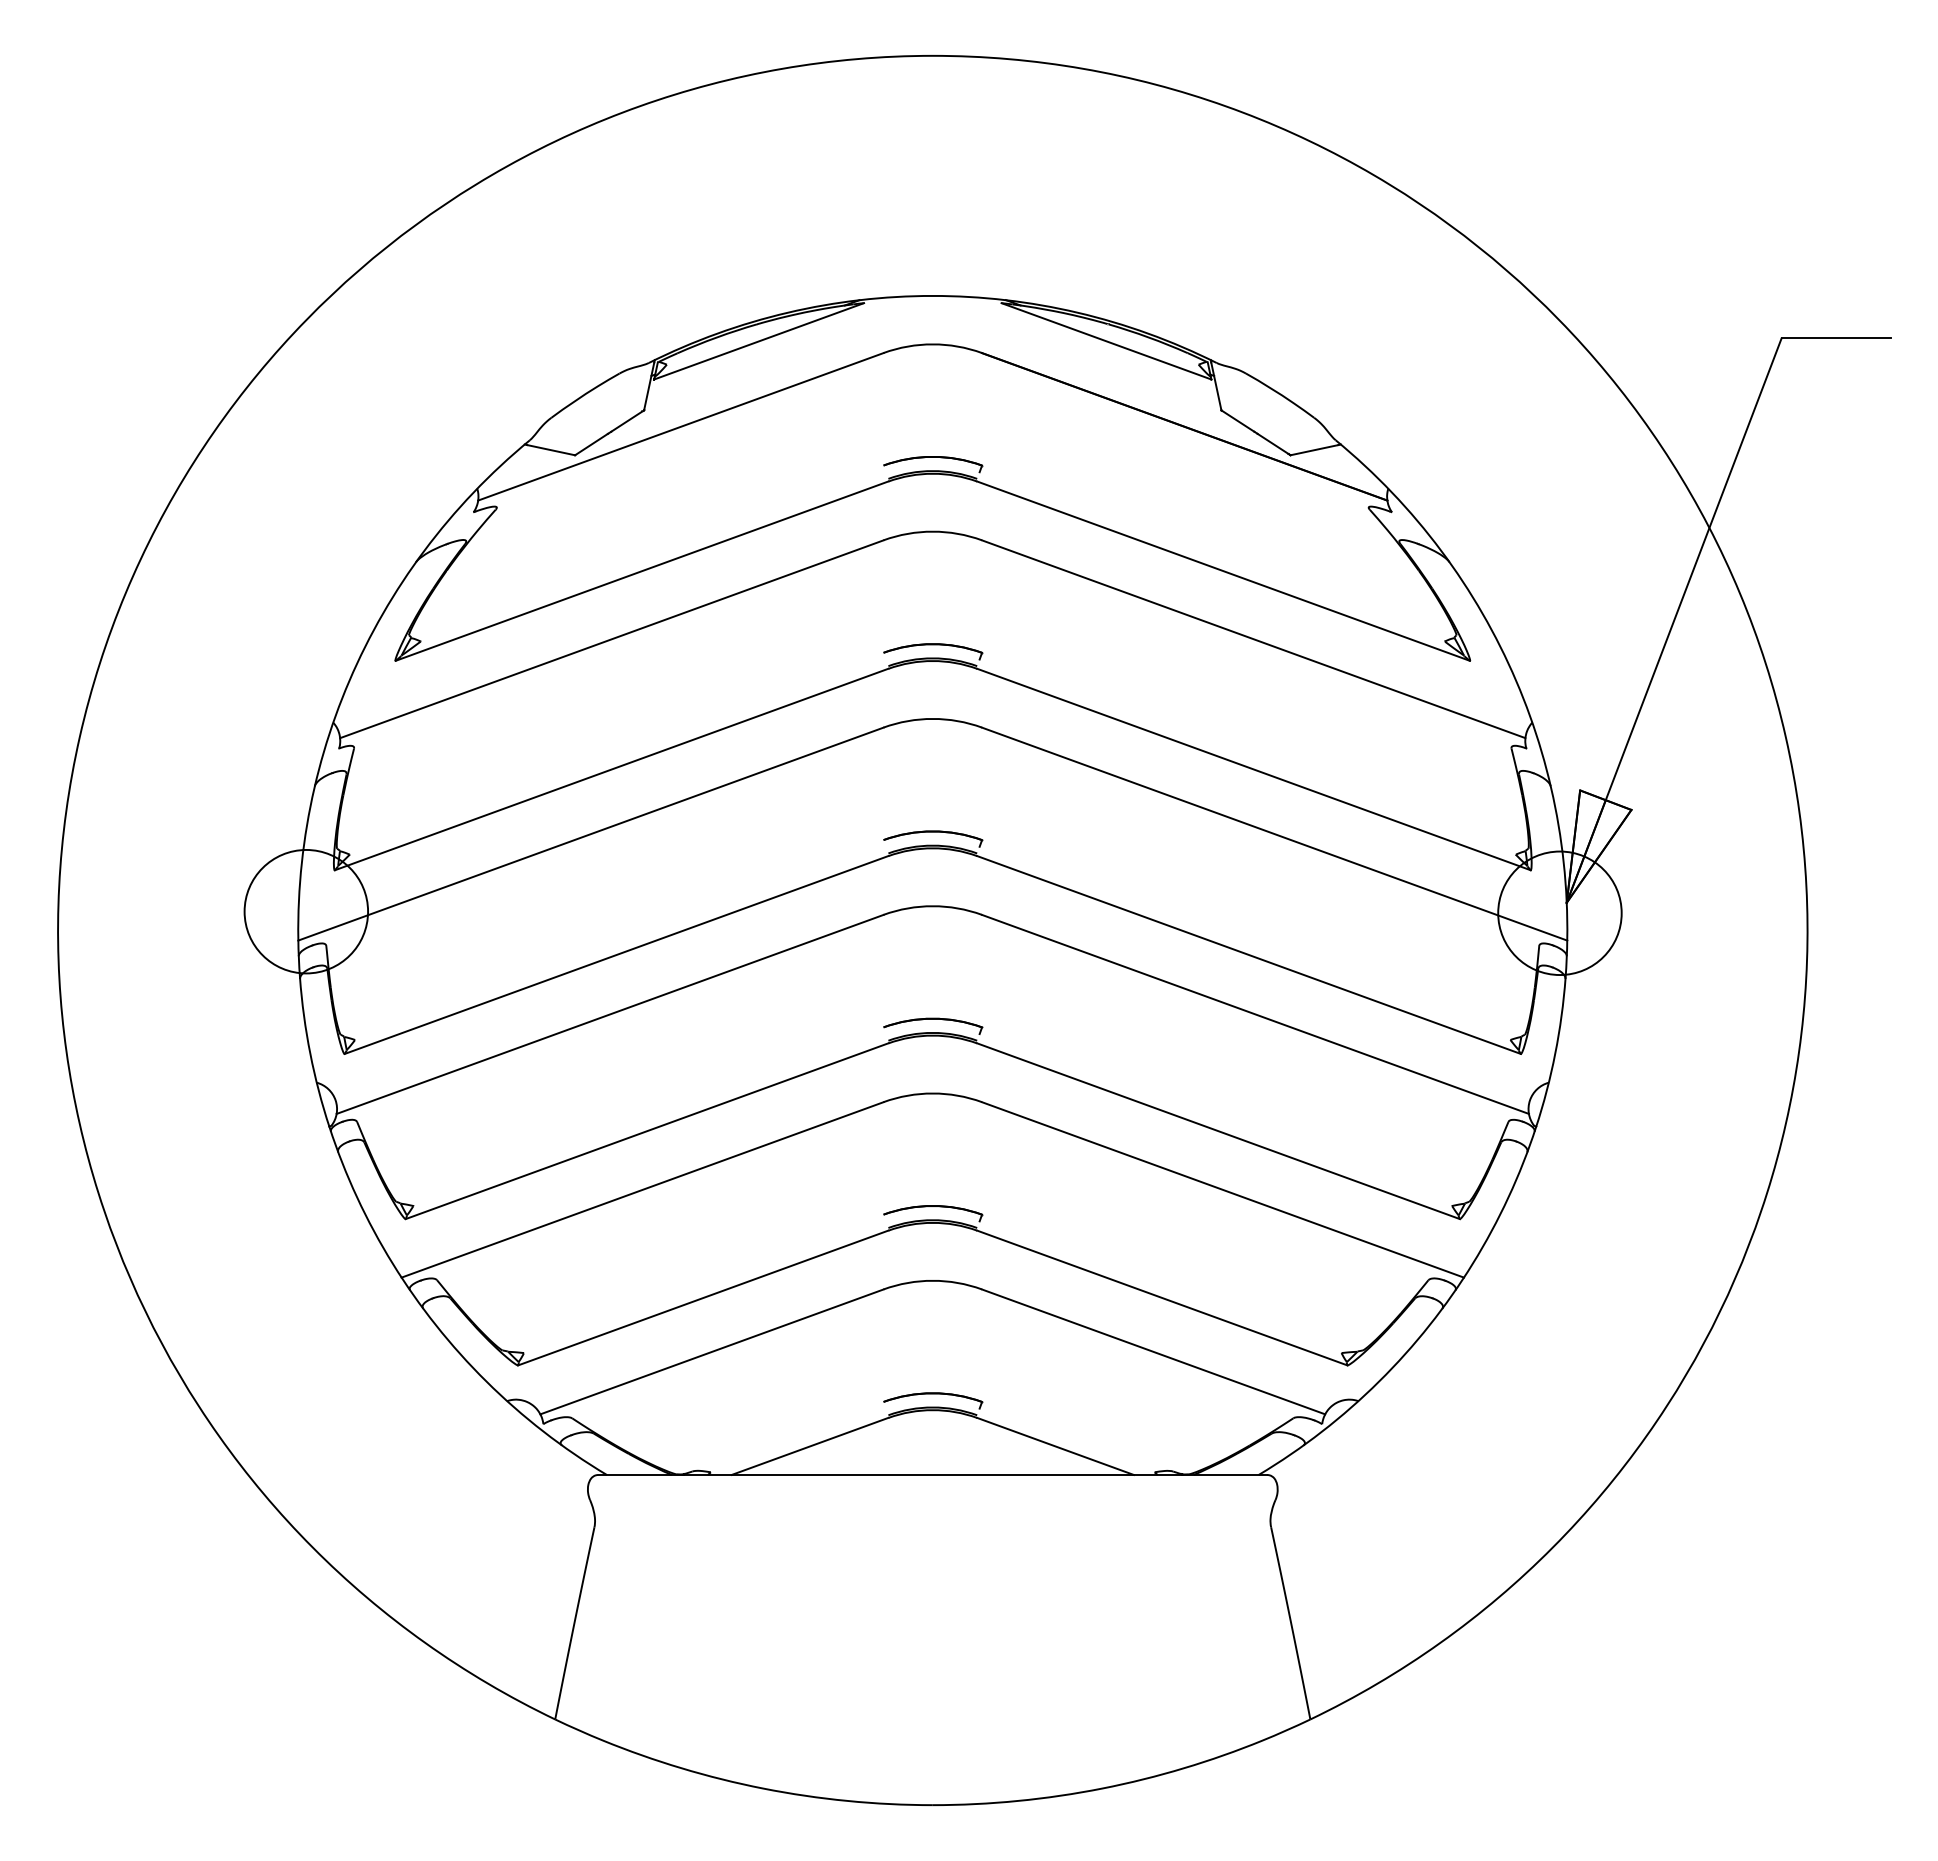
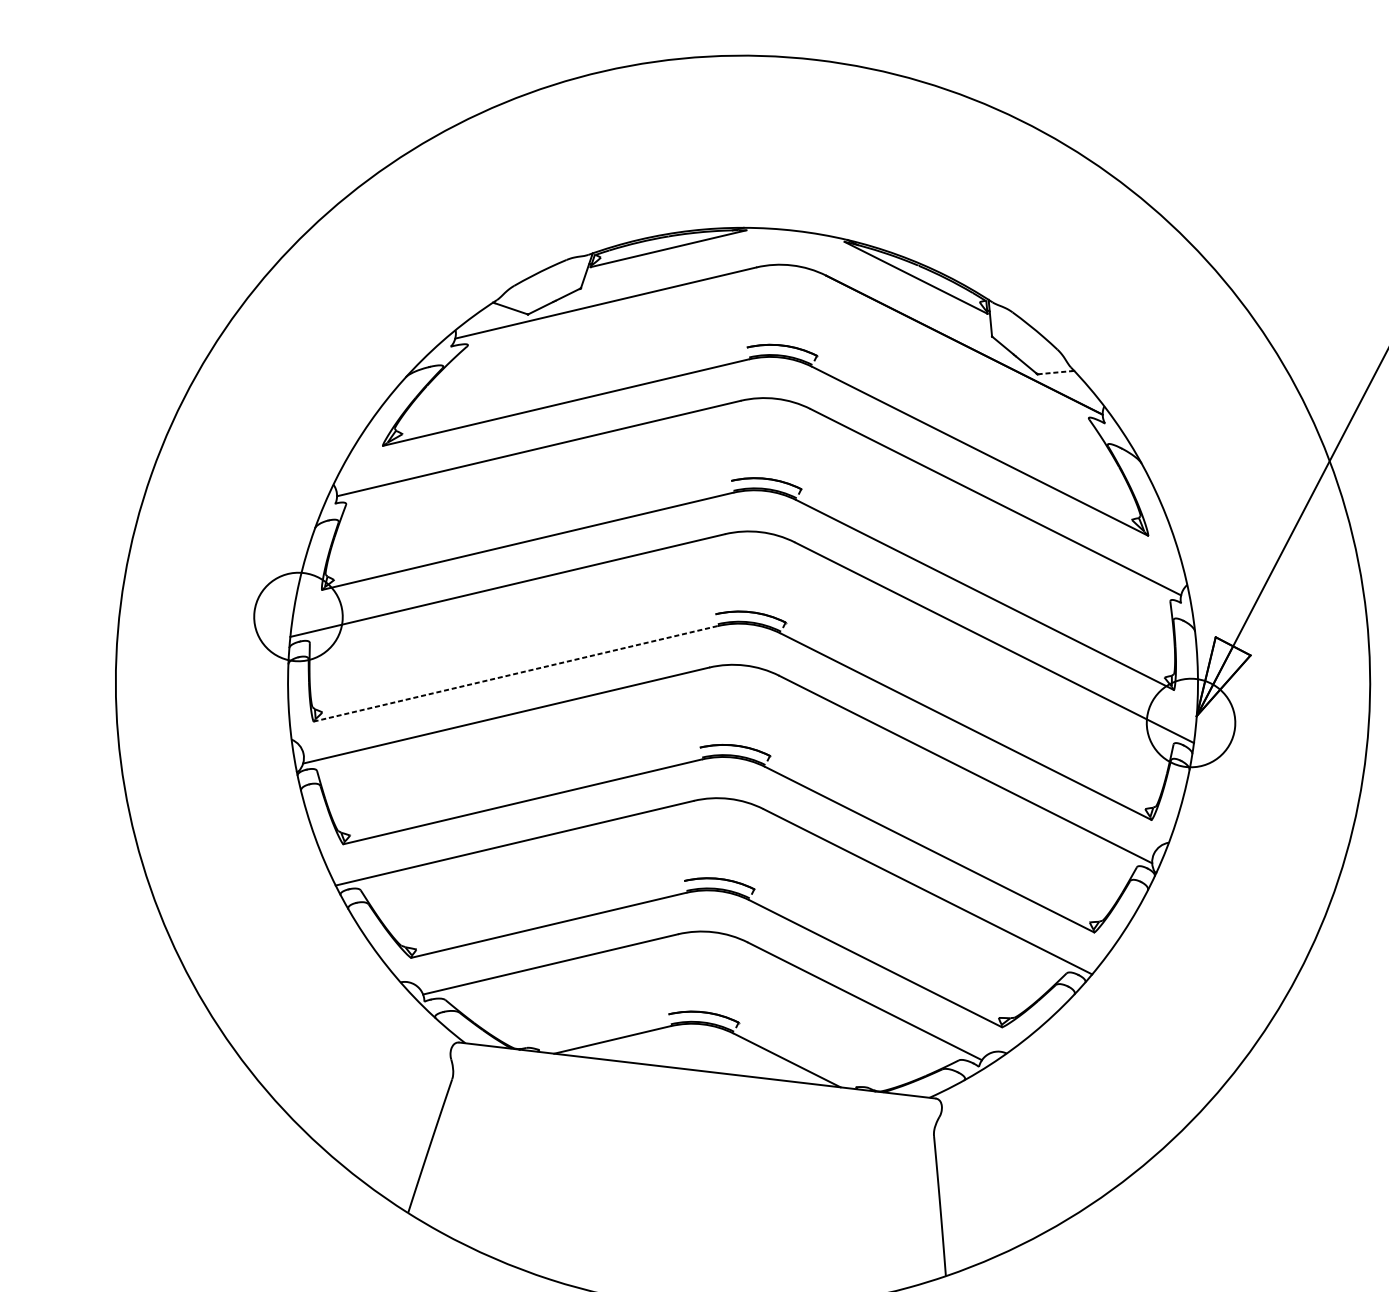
line: (1315, 450) -> (1055, 373), solid -> dashed
line: (616, 955) -> (515, 674), solid -> dashed

